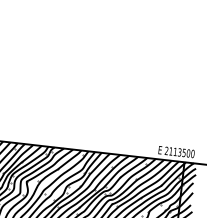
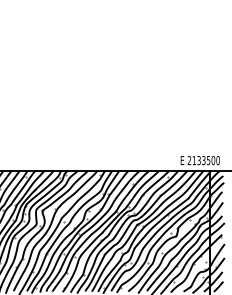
text: (174, 151) -> (198, 160), 2113500 -> 2133500

